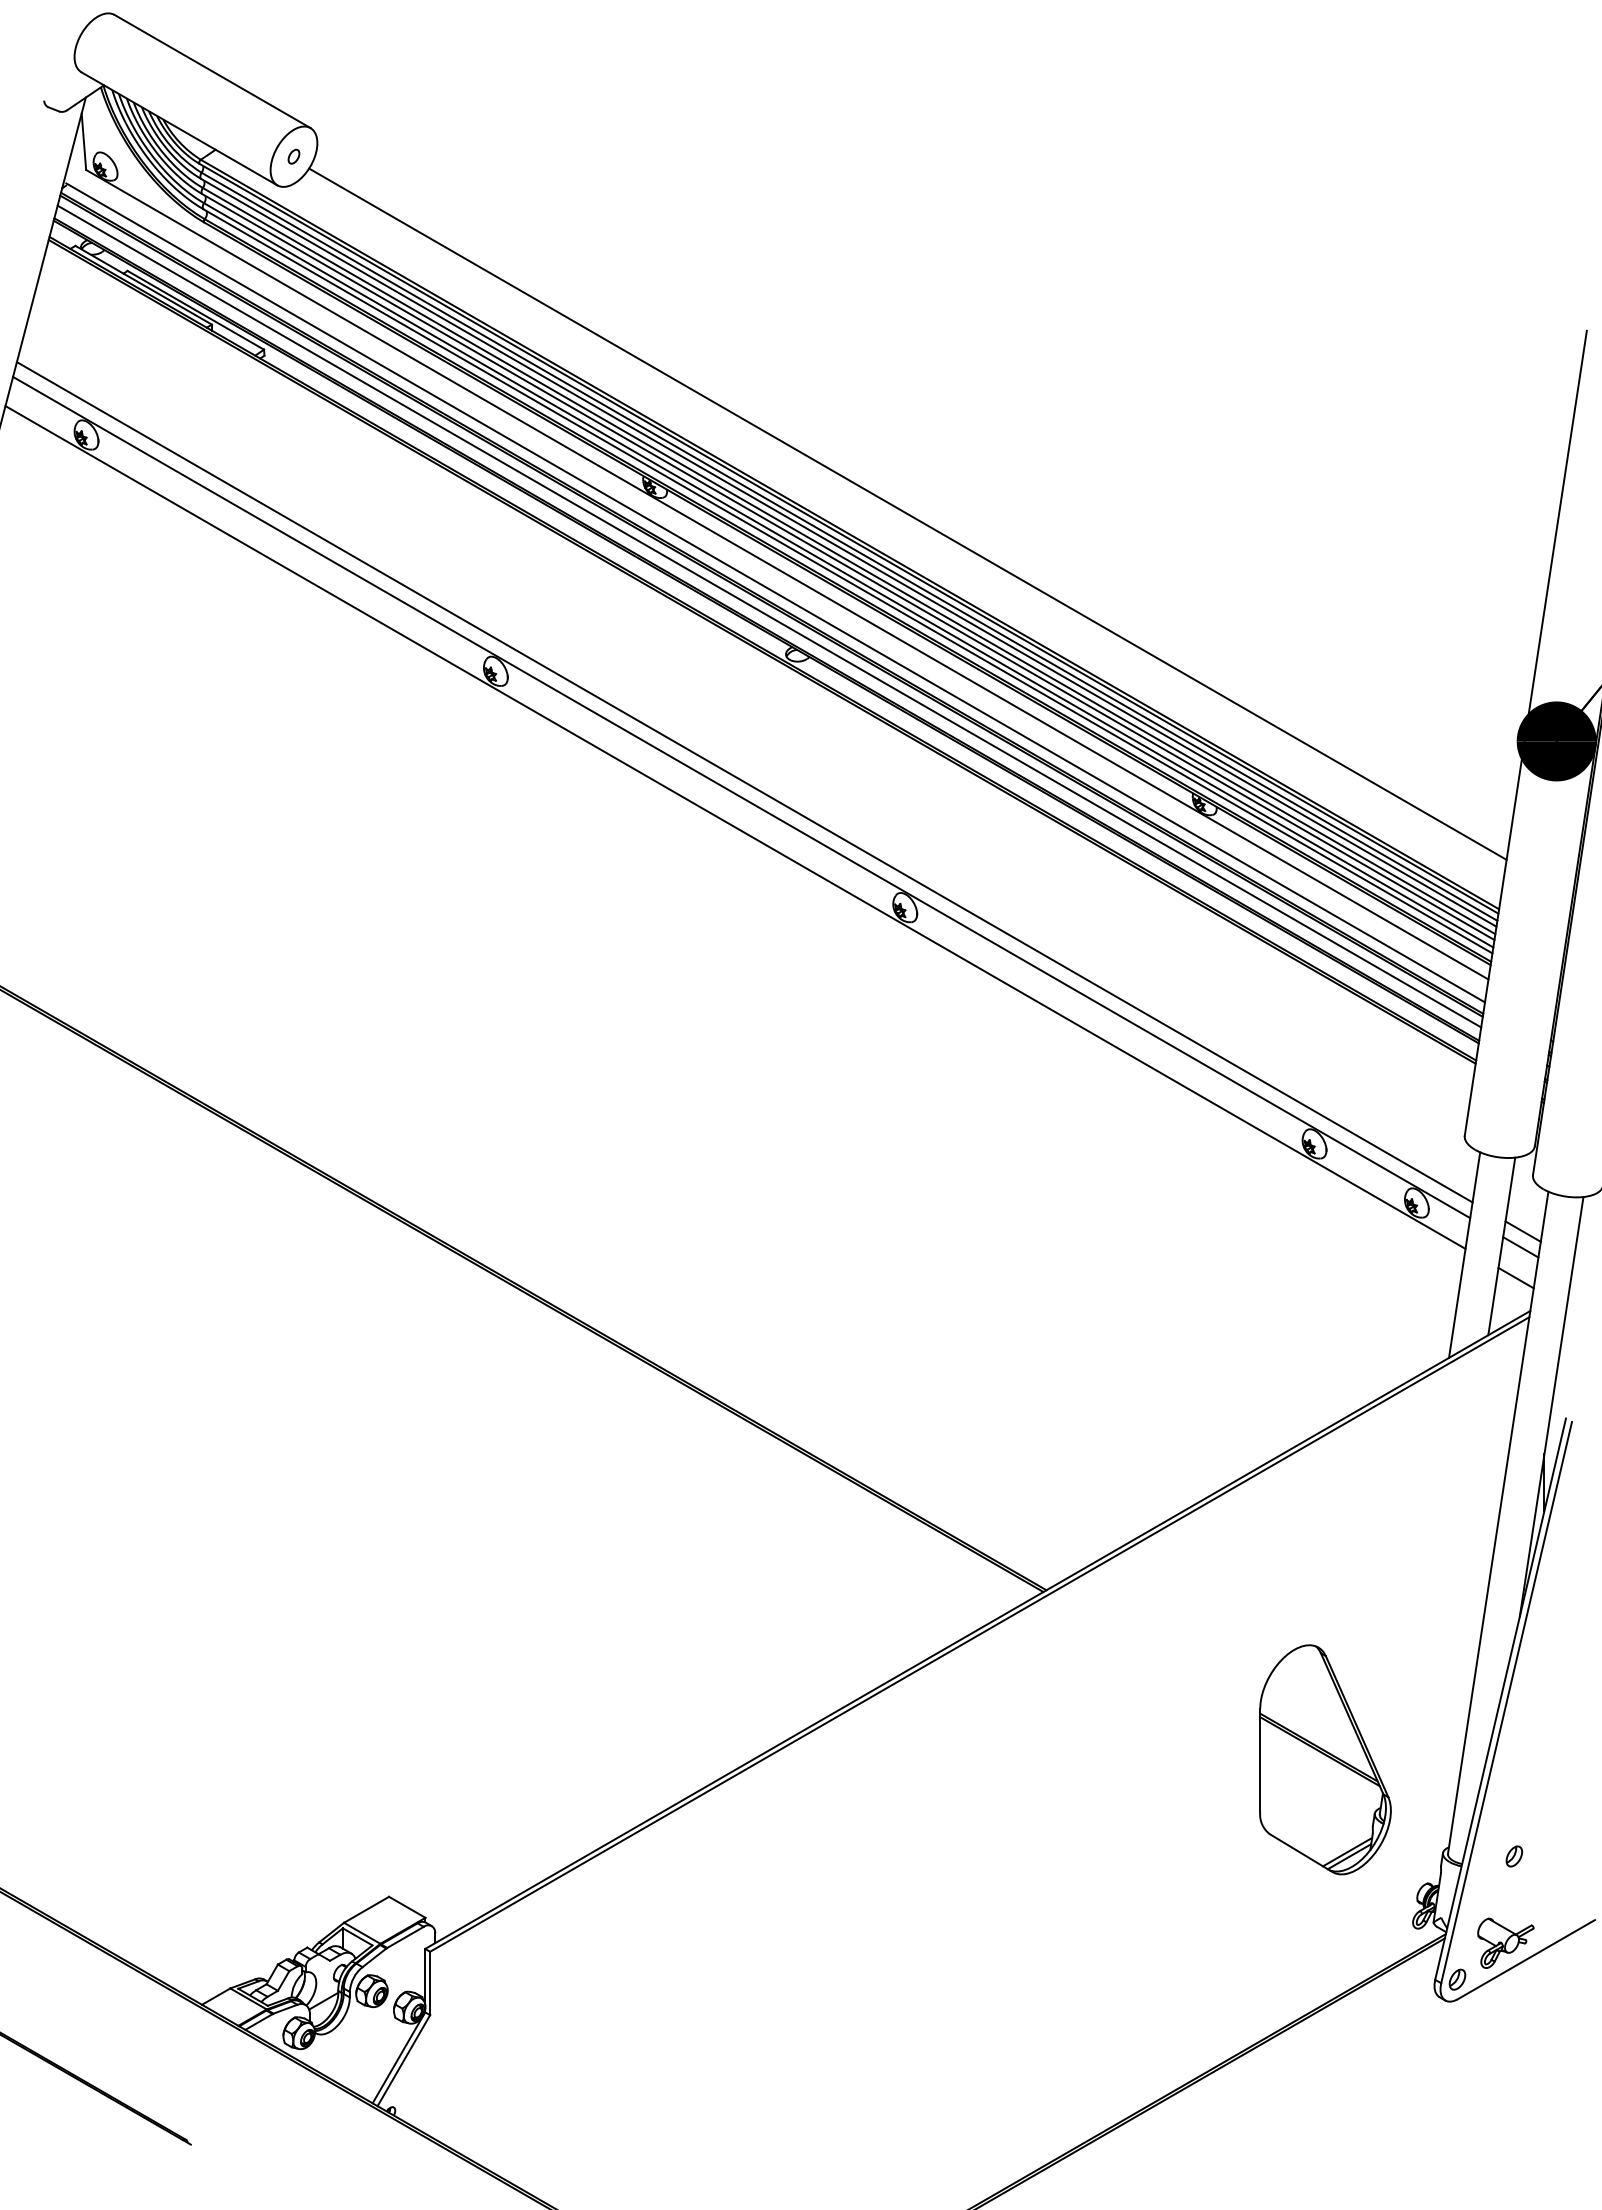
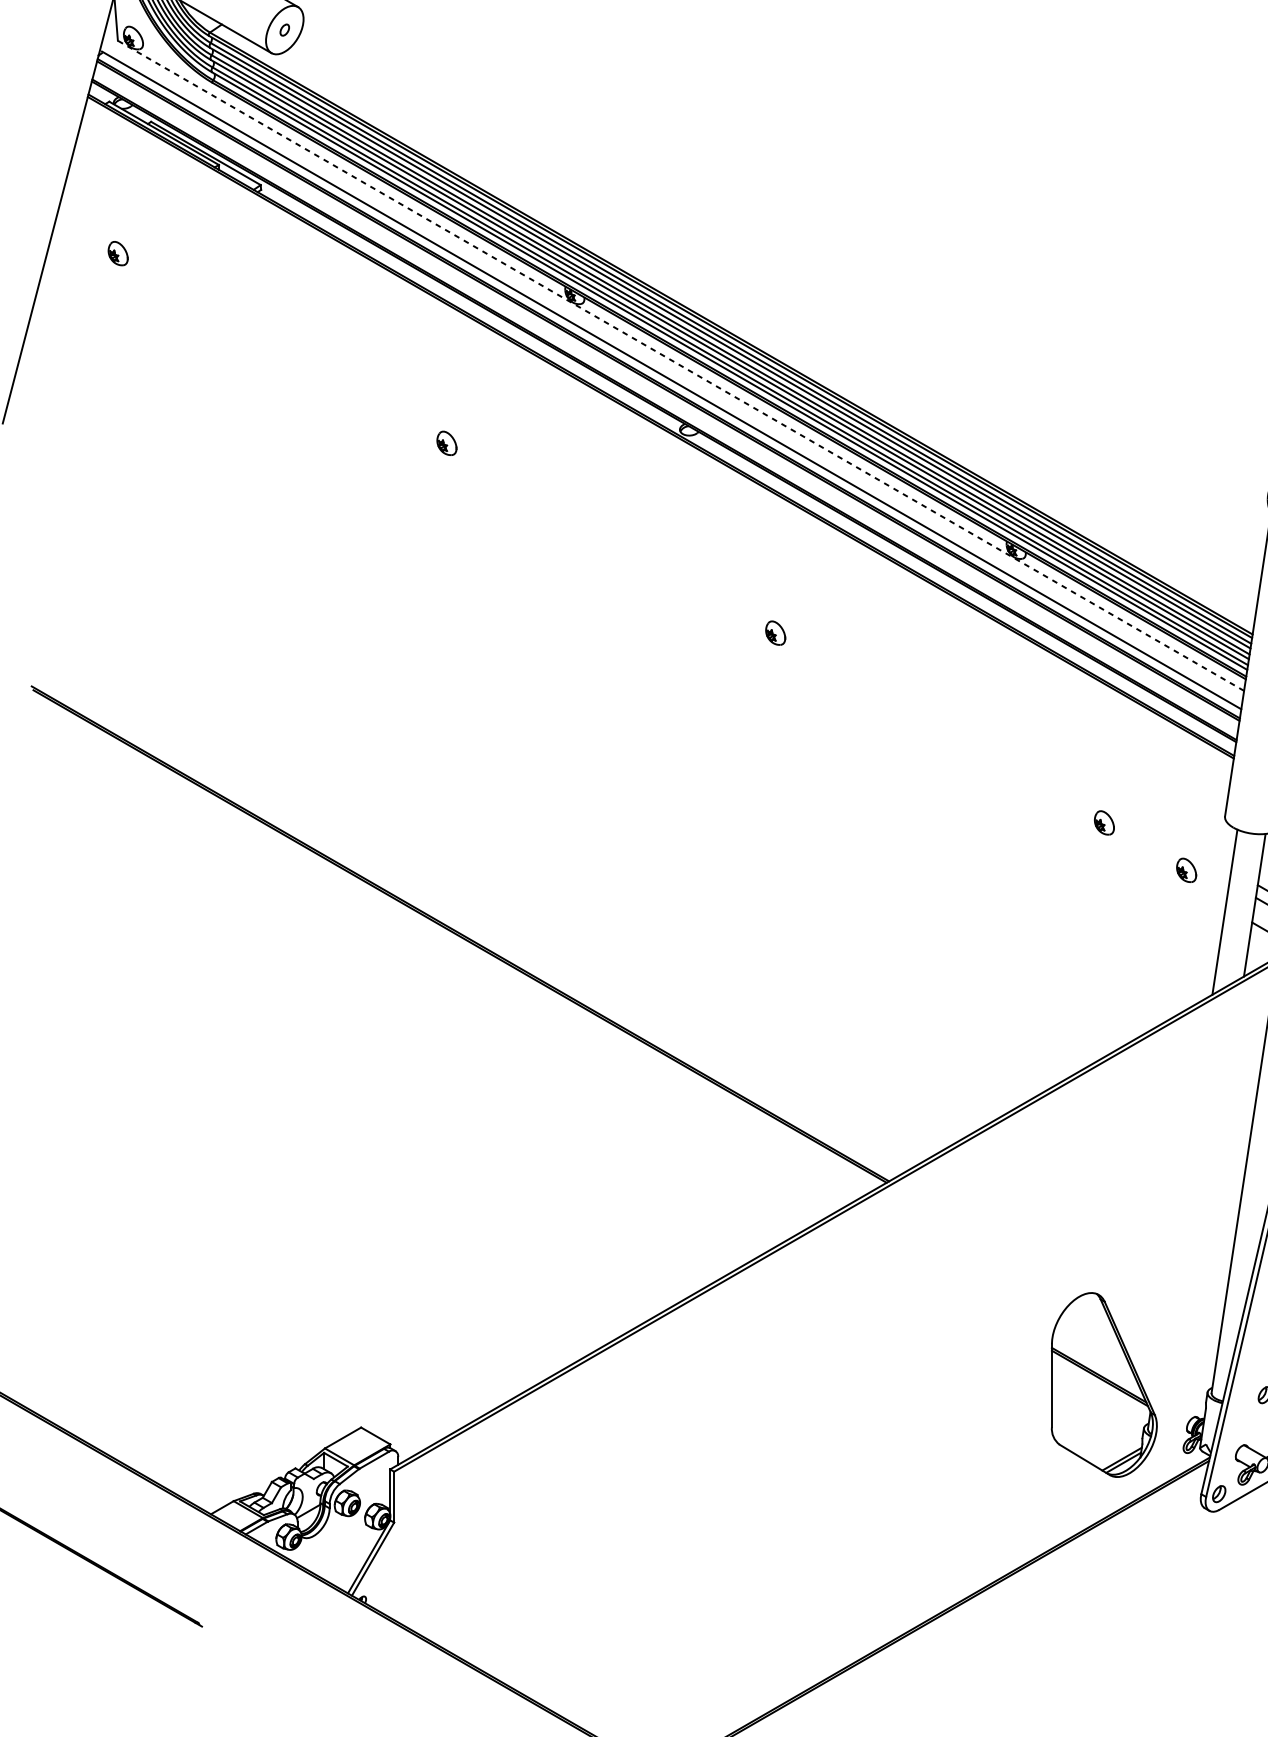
line: (907, 513) -> (777, 316), removed
line: (787, 574) -> (681, 365), solid -> dashed
line: (769, 616) -> (666, 399), removed
line: (744, 782) -> (646, 532), removed
line: (741, 797) -> (644, 544), removed
line: (735, 827) -> (639, 568), removed
part: (1325, 1759) -> (1104, 1384), moved

